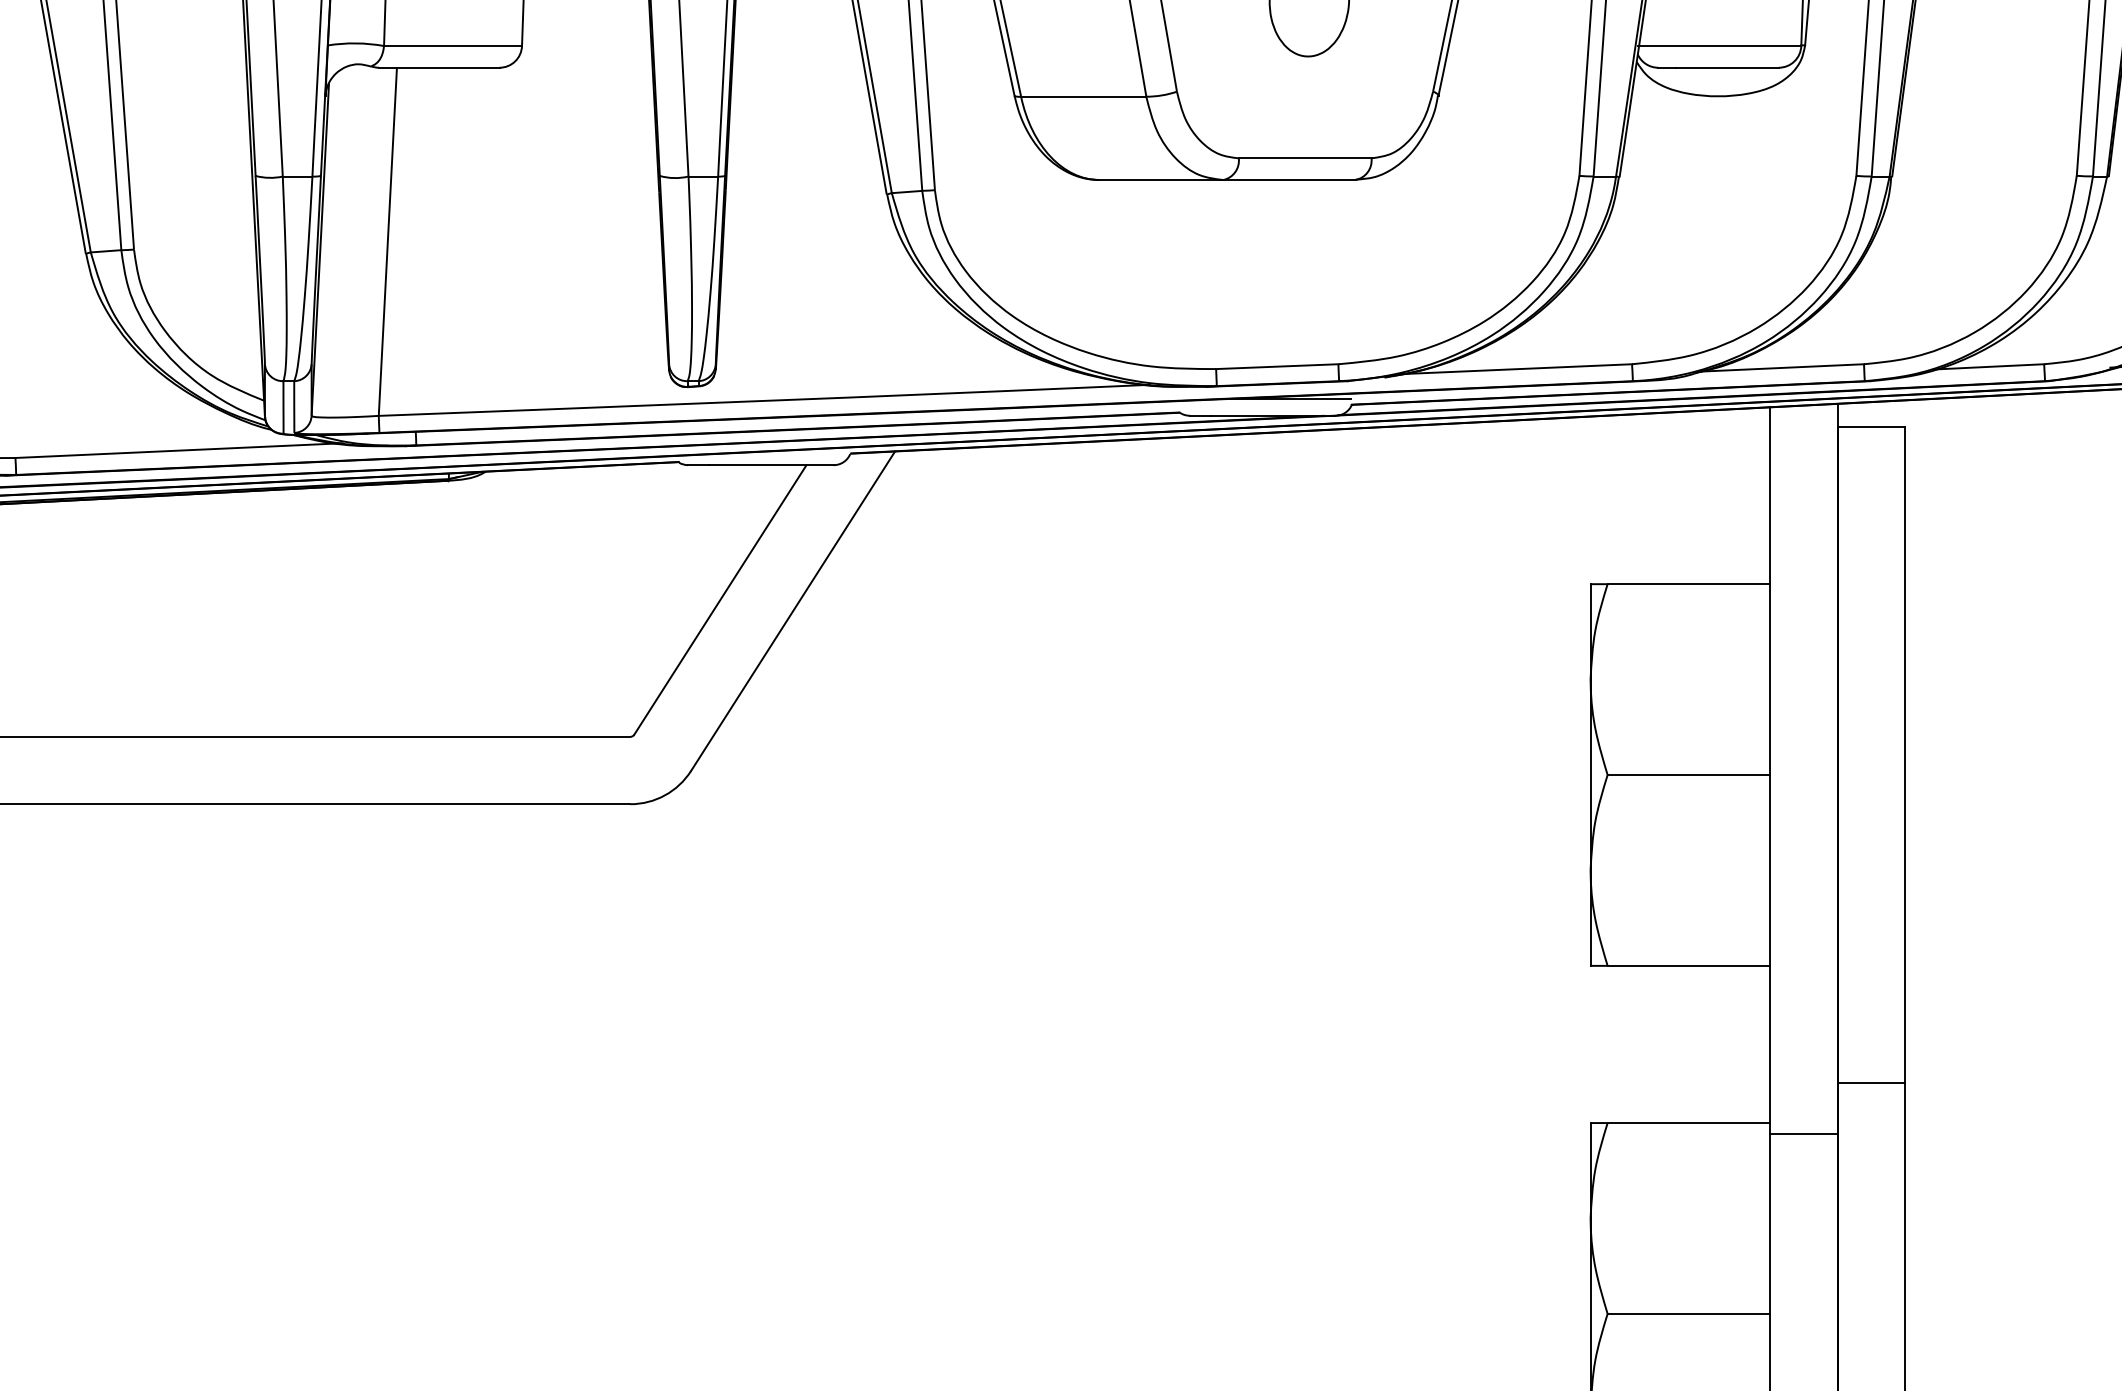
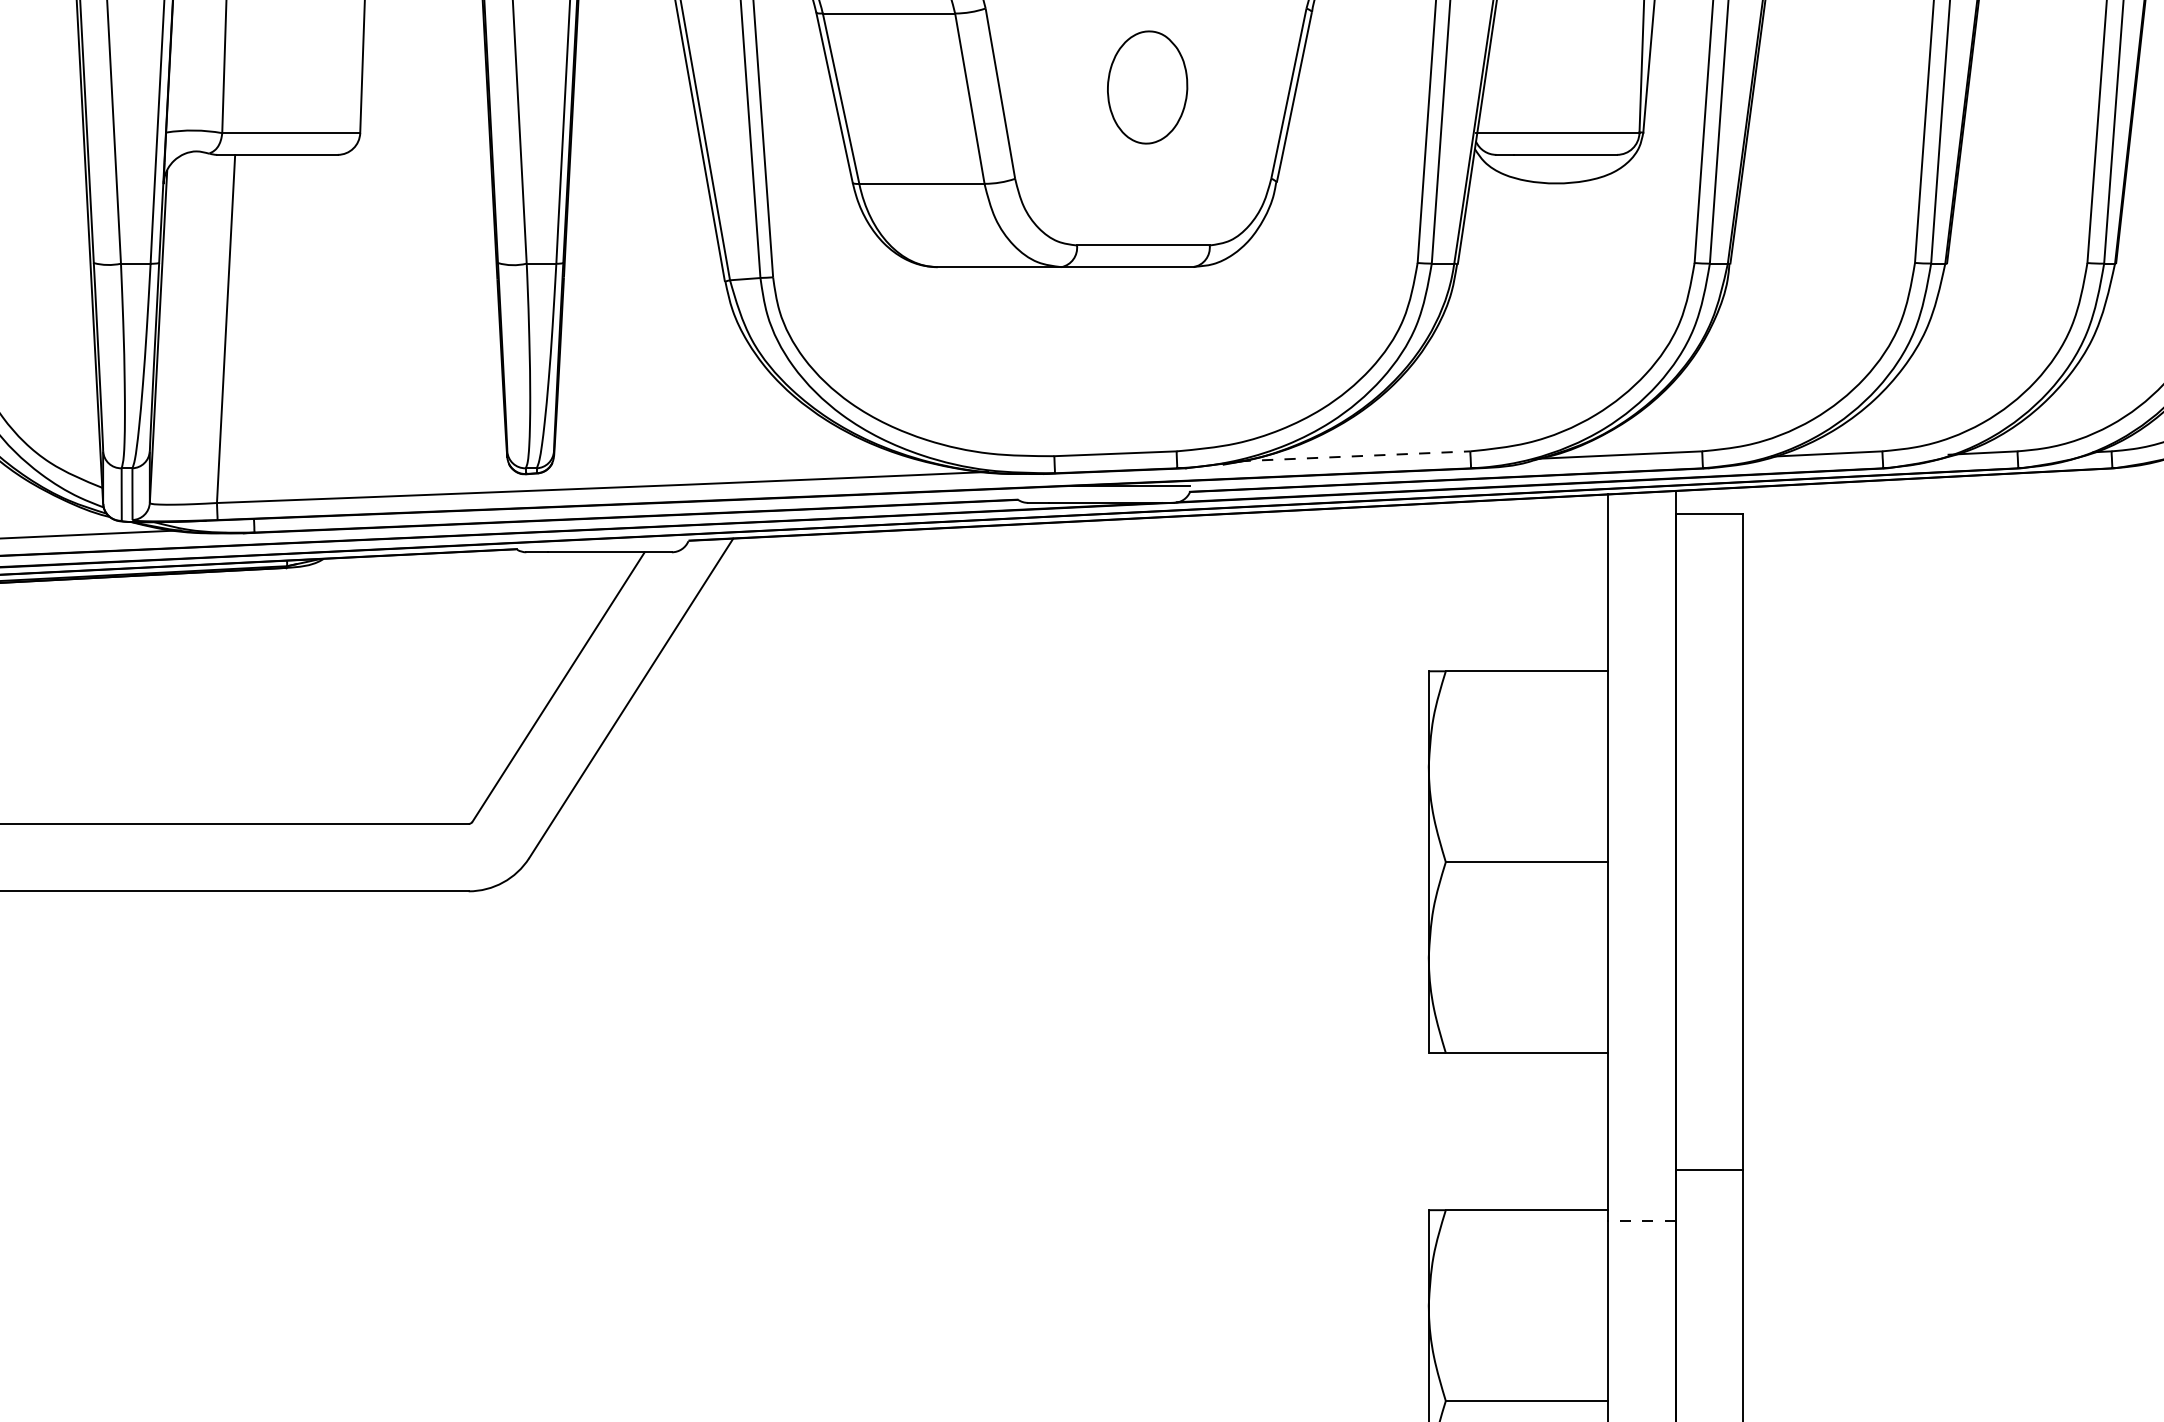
line: (1517, 369) -> (1355, 456), solid -> dashed
line: (1804, 1134) -> (1642, 1221), solid -> dashed

